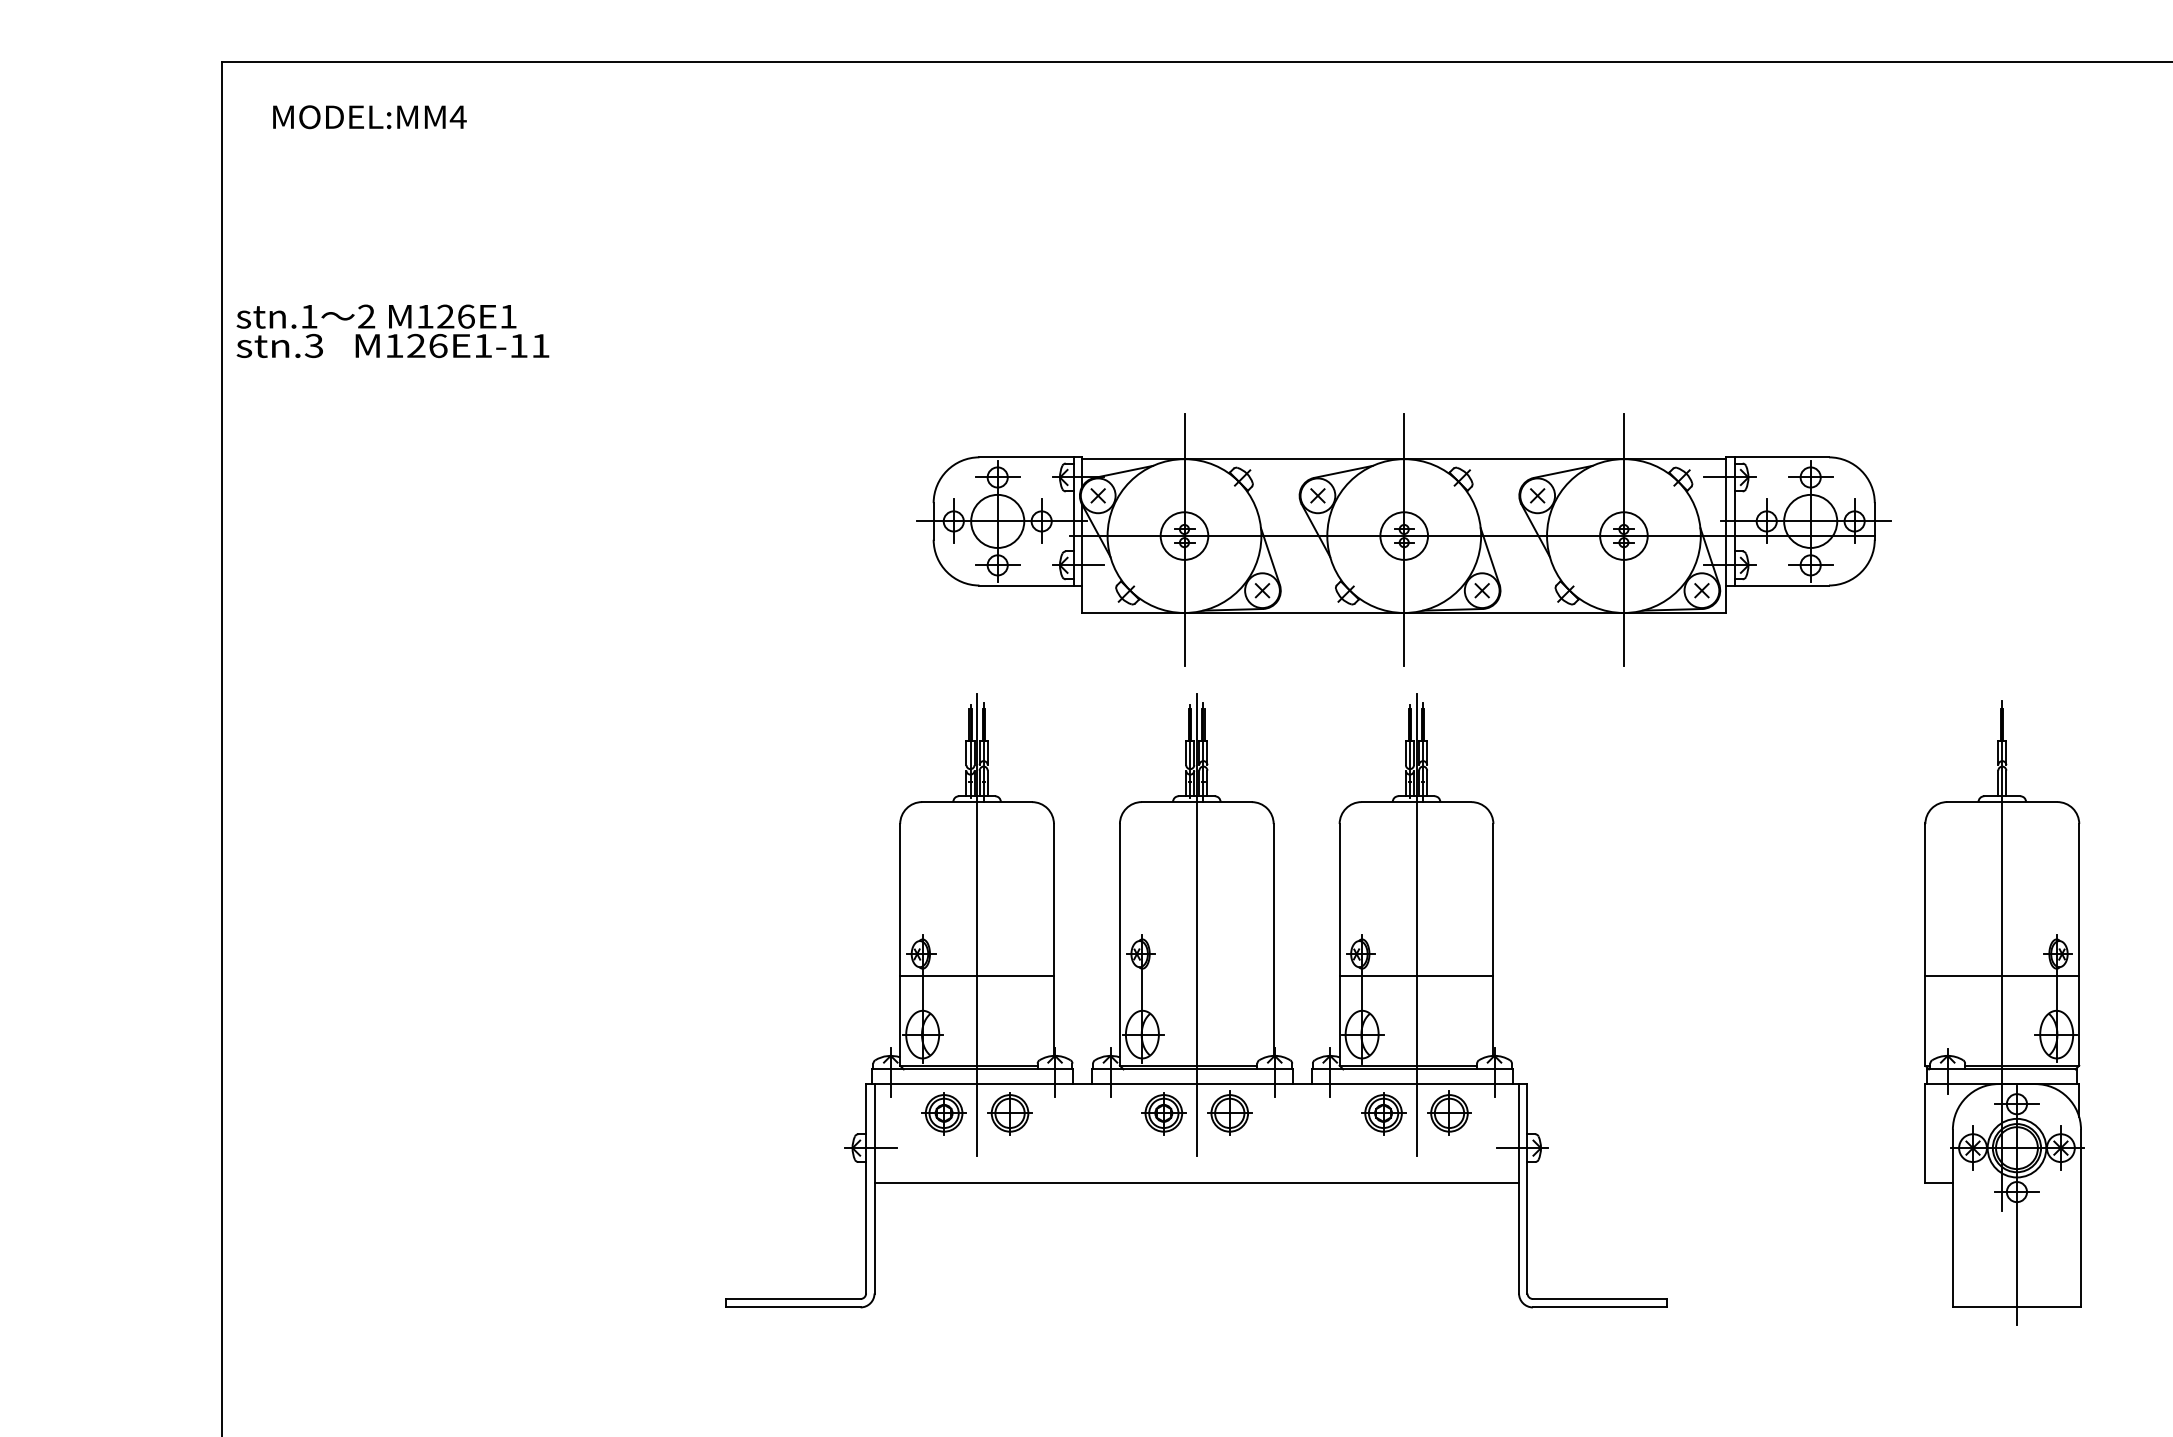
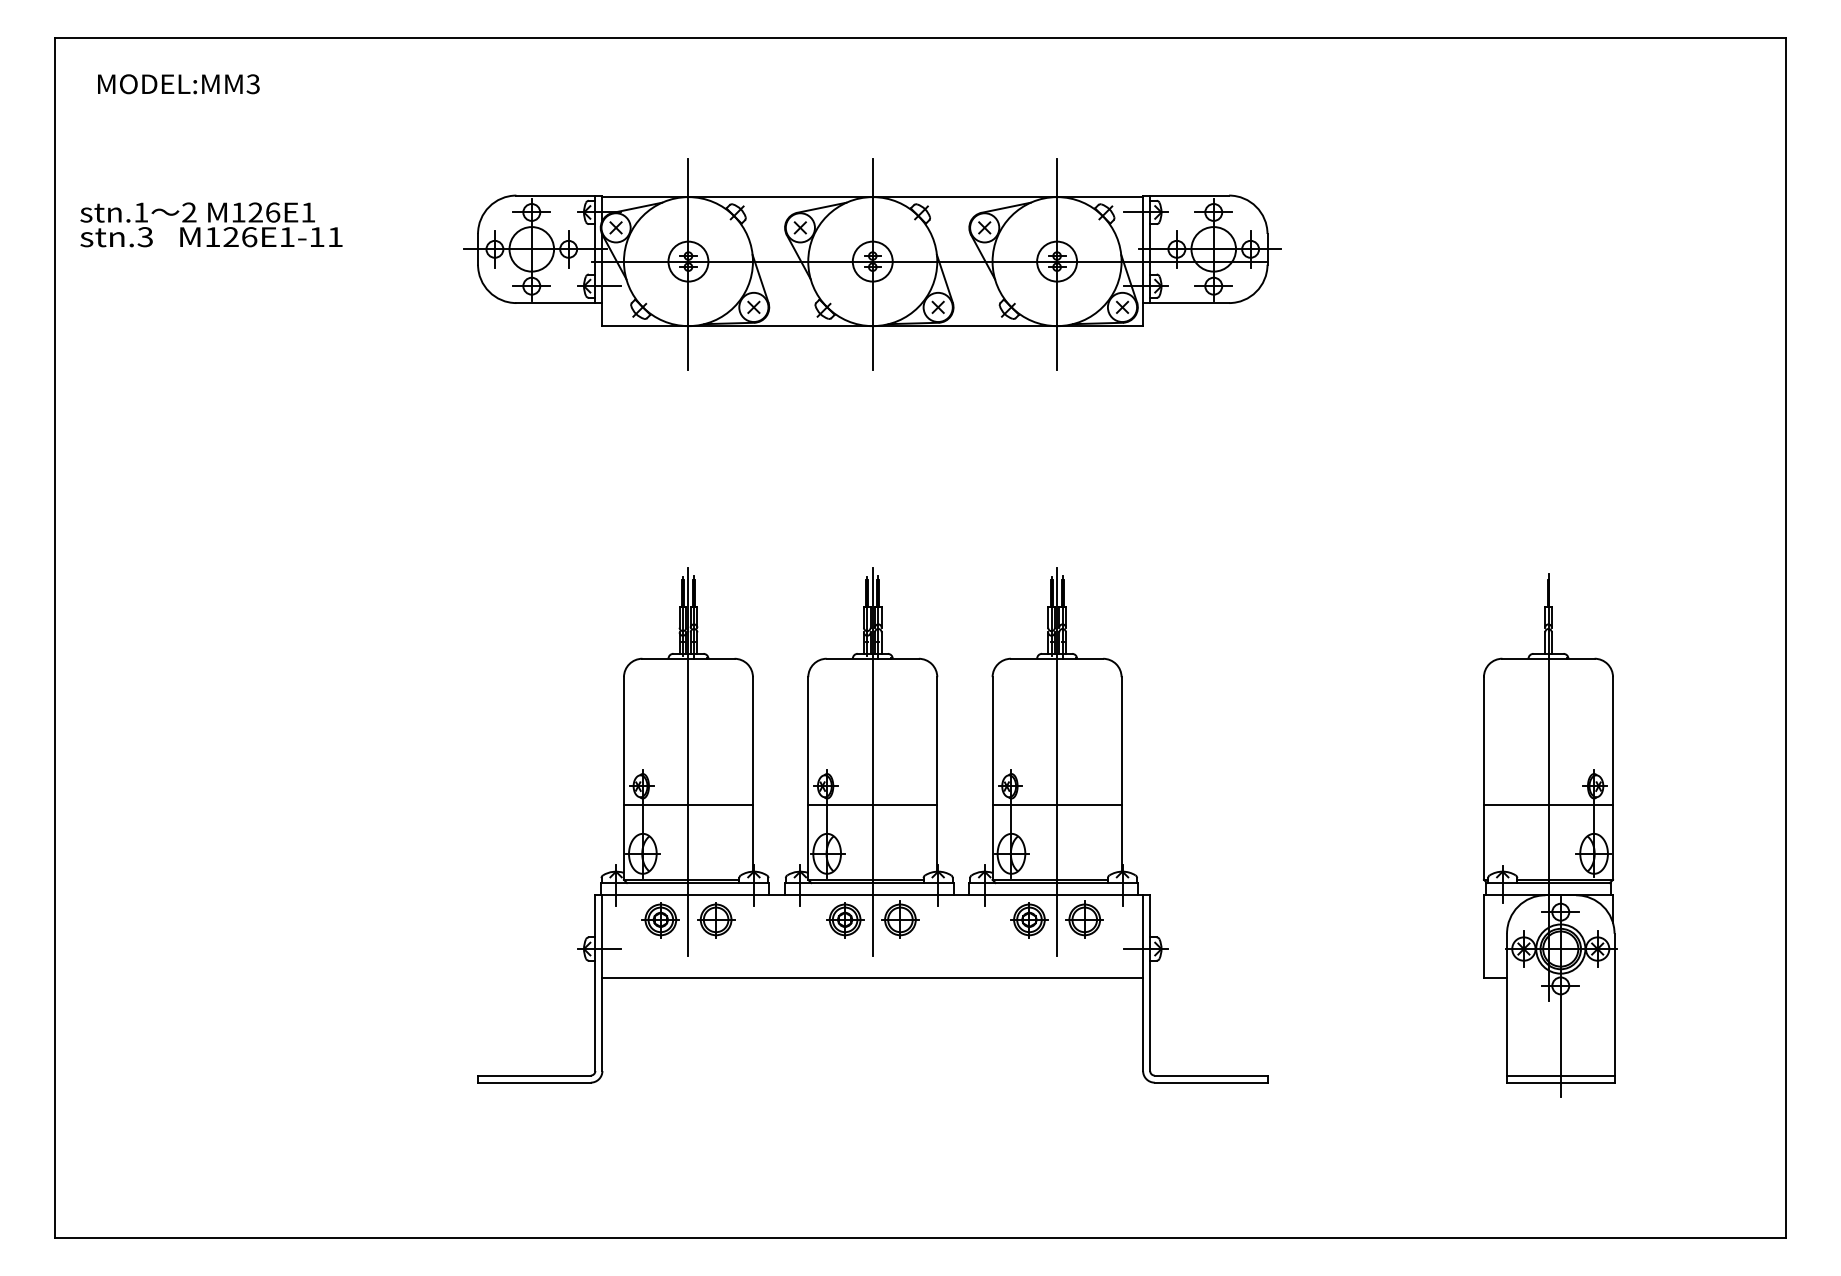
text: (458, 117) -> (253, 84), MODEL:MM4 -> MODEL:MM3
text: (392, 330) -> (211, 224), moved
part: (1403, 539) -> (872, 264), moved
line: (1196, 975) -> (872, 804), added
line: (2016, 1298) -> (1560, 1075), added

